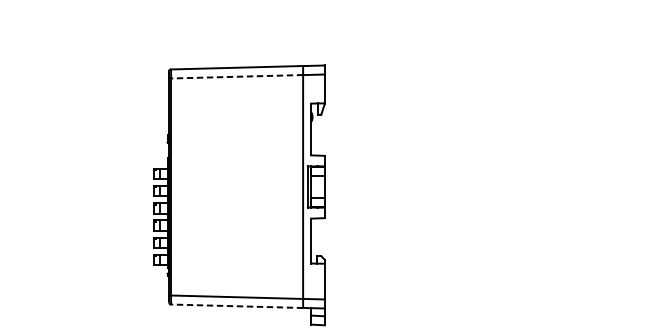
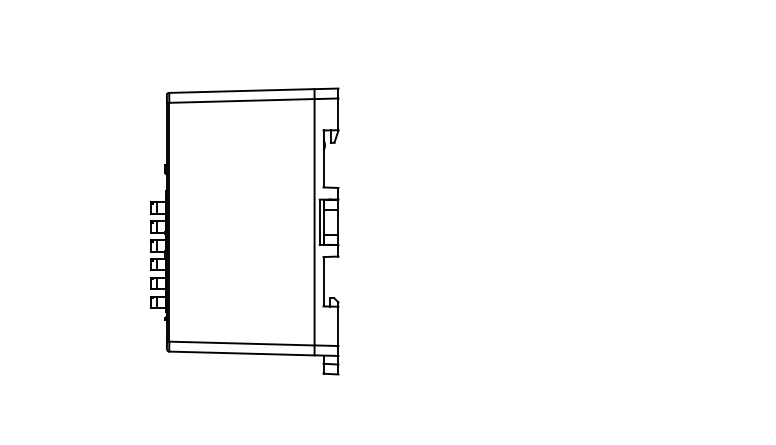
line: (236, 76) -> (241, 100), dashed -> solid
line: (236, 306) -> (241, 353), dashed -> solid

